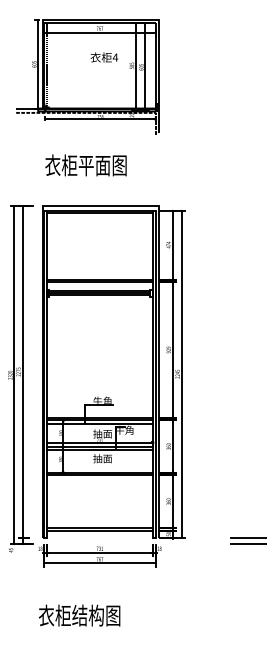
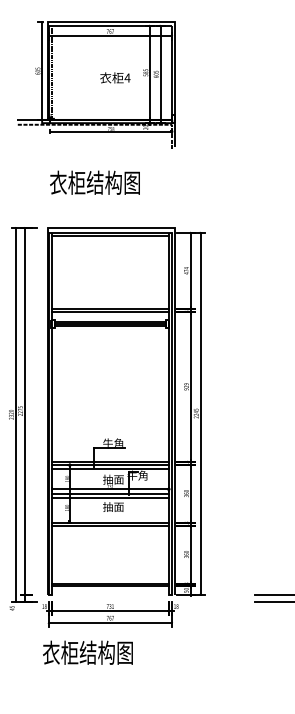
text: (104, 57) -> (115, 77), moved
text: (94, 165) -> (104, 182), 衣柜平面图 -> 衣柜结构图
text: (79, 615) -> (87, 652), moved

